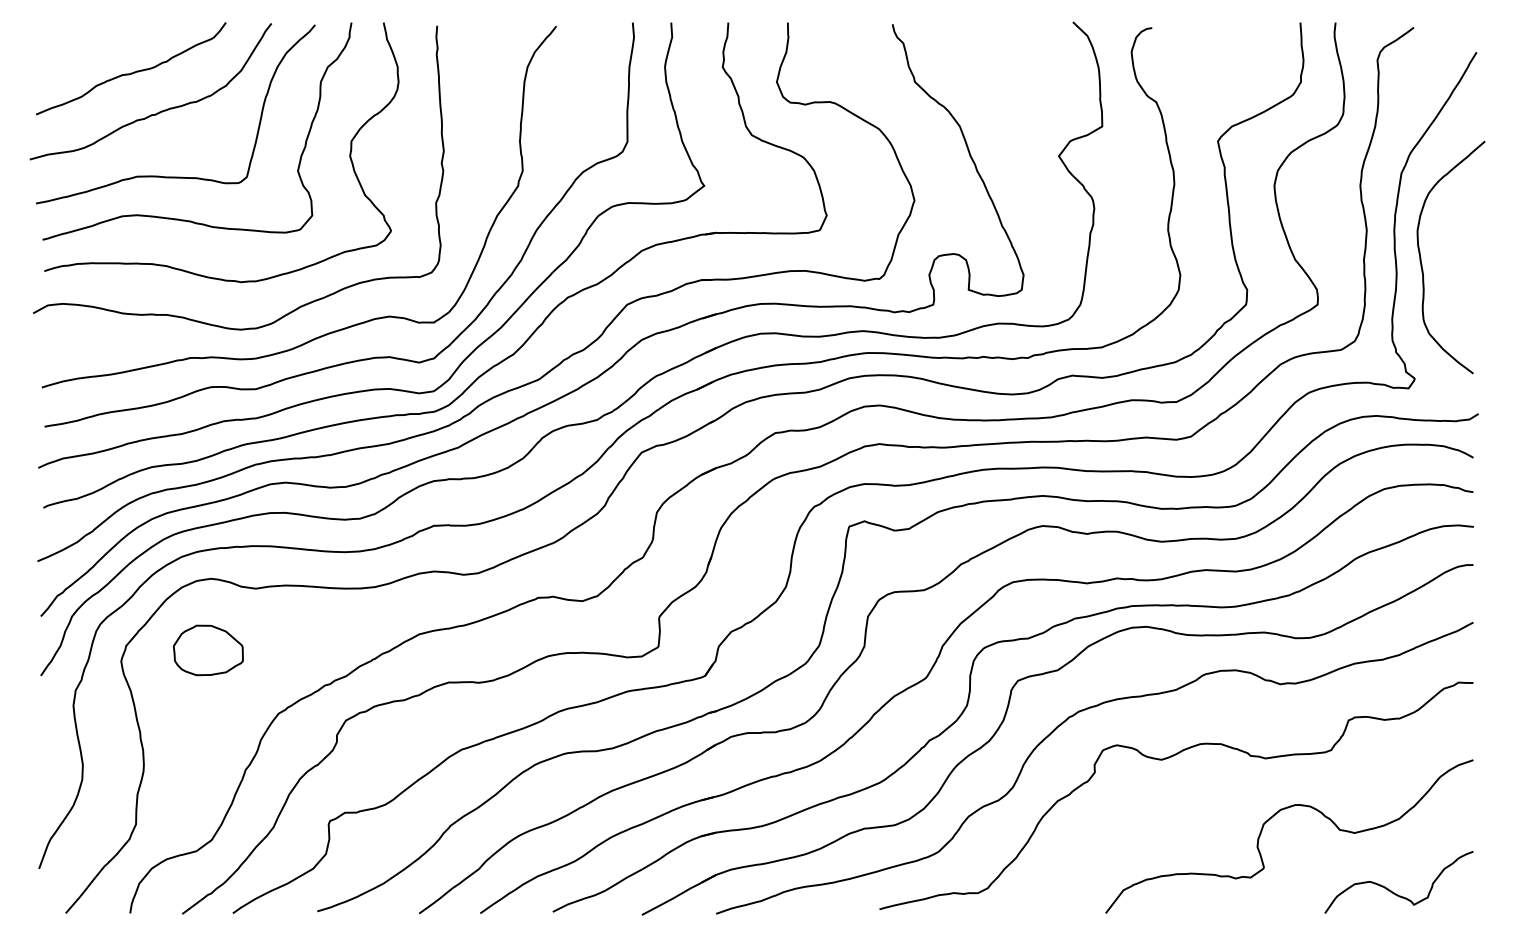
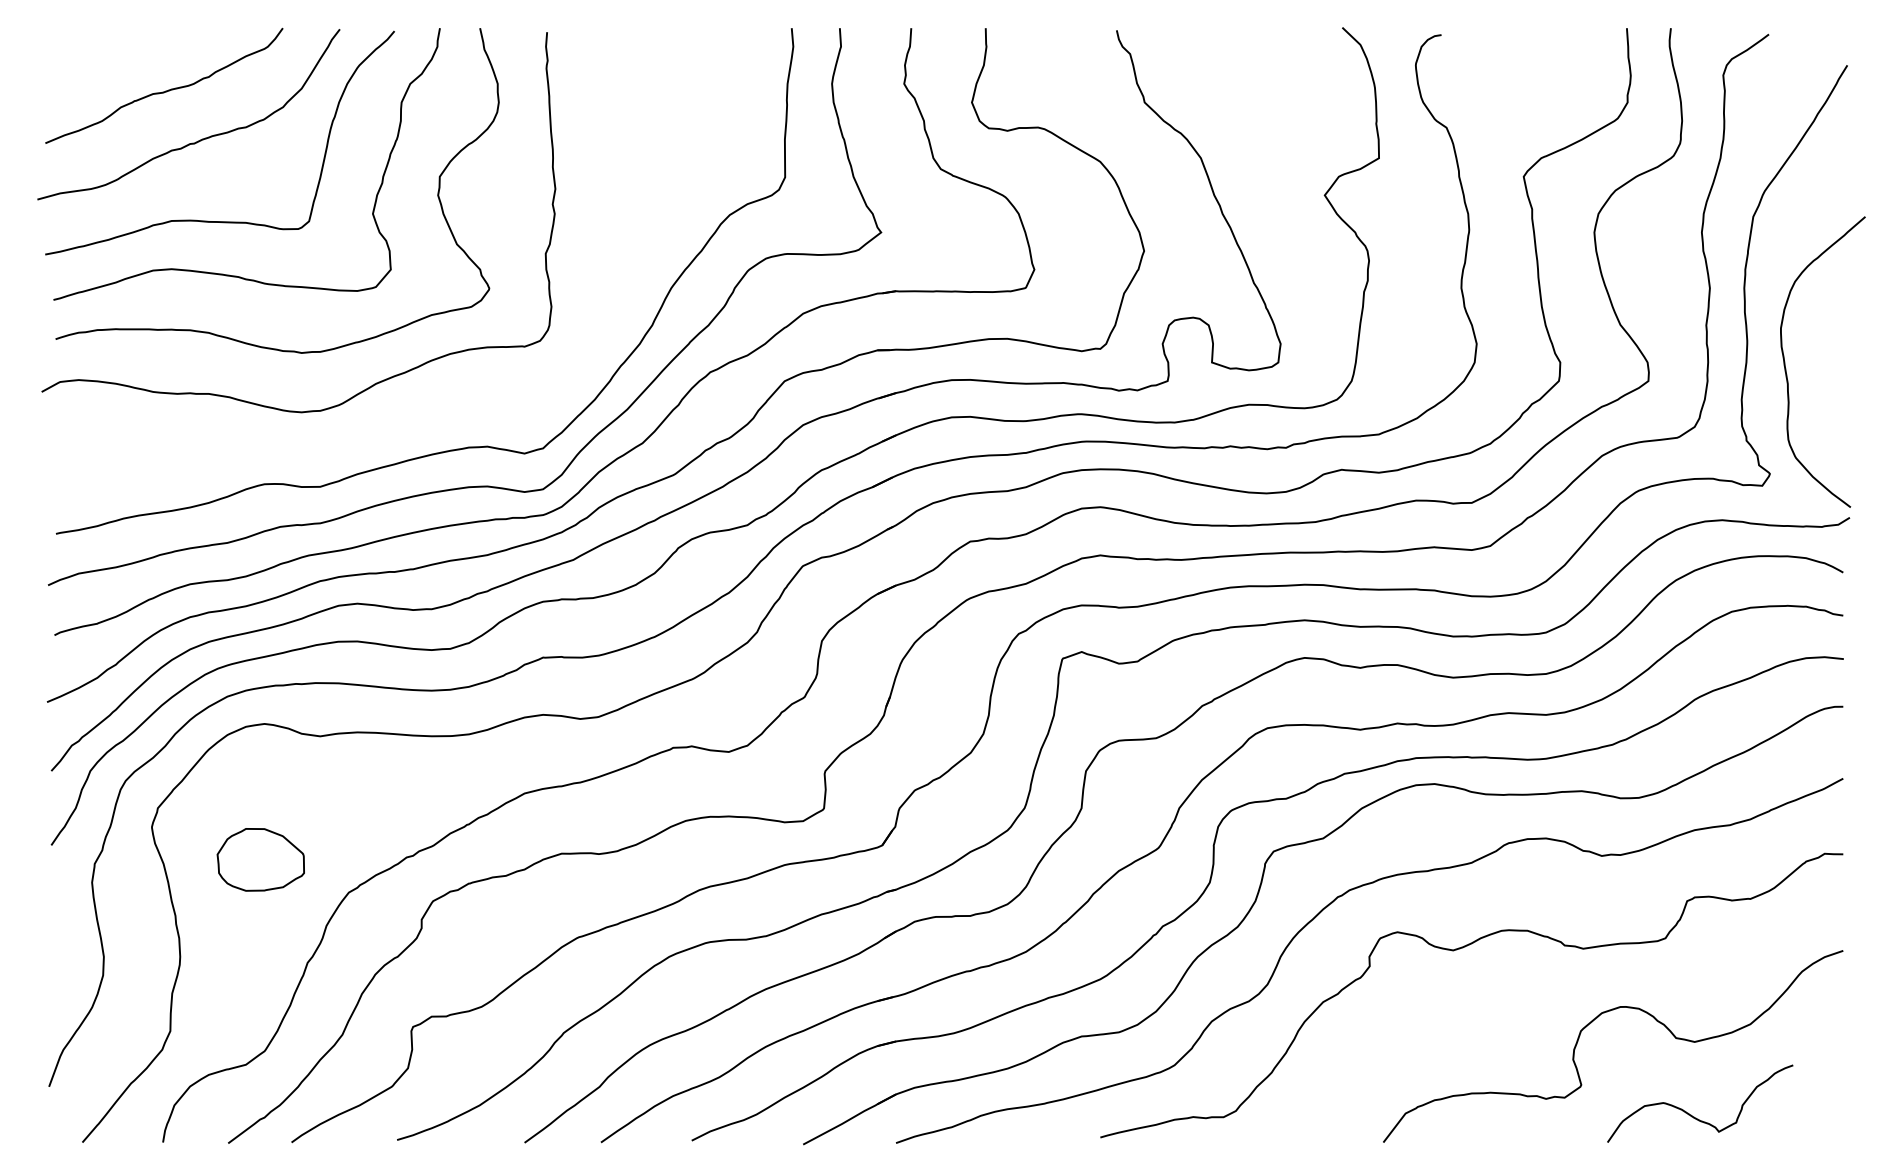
curve: (1422, 264) -> (1787, 370), moved
curve: (334, 330) -> (418, 413), removed
part: (207, 650) -> (259, 859), moved
curve: (1391, 890) -> (1690, 1113), moved

